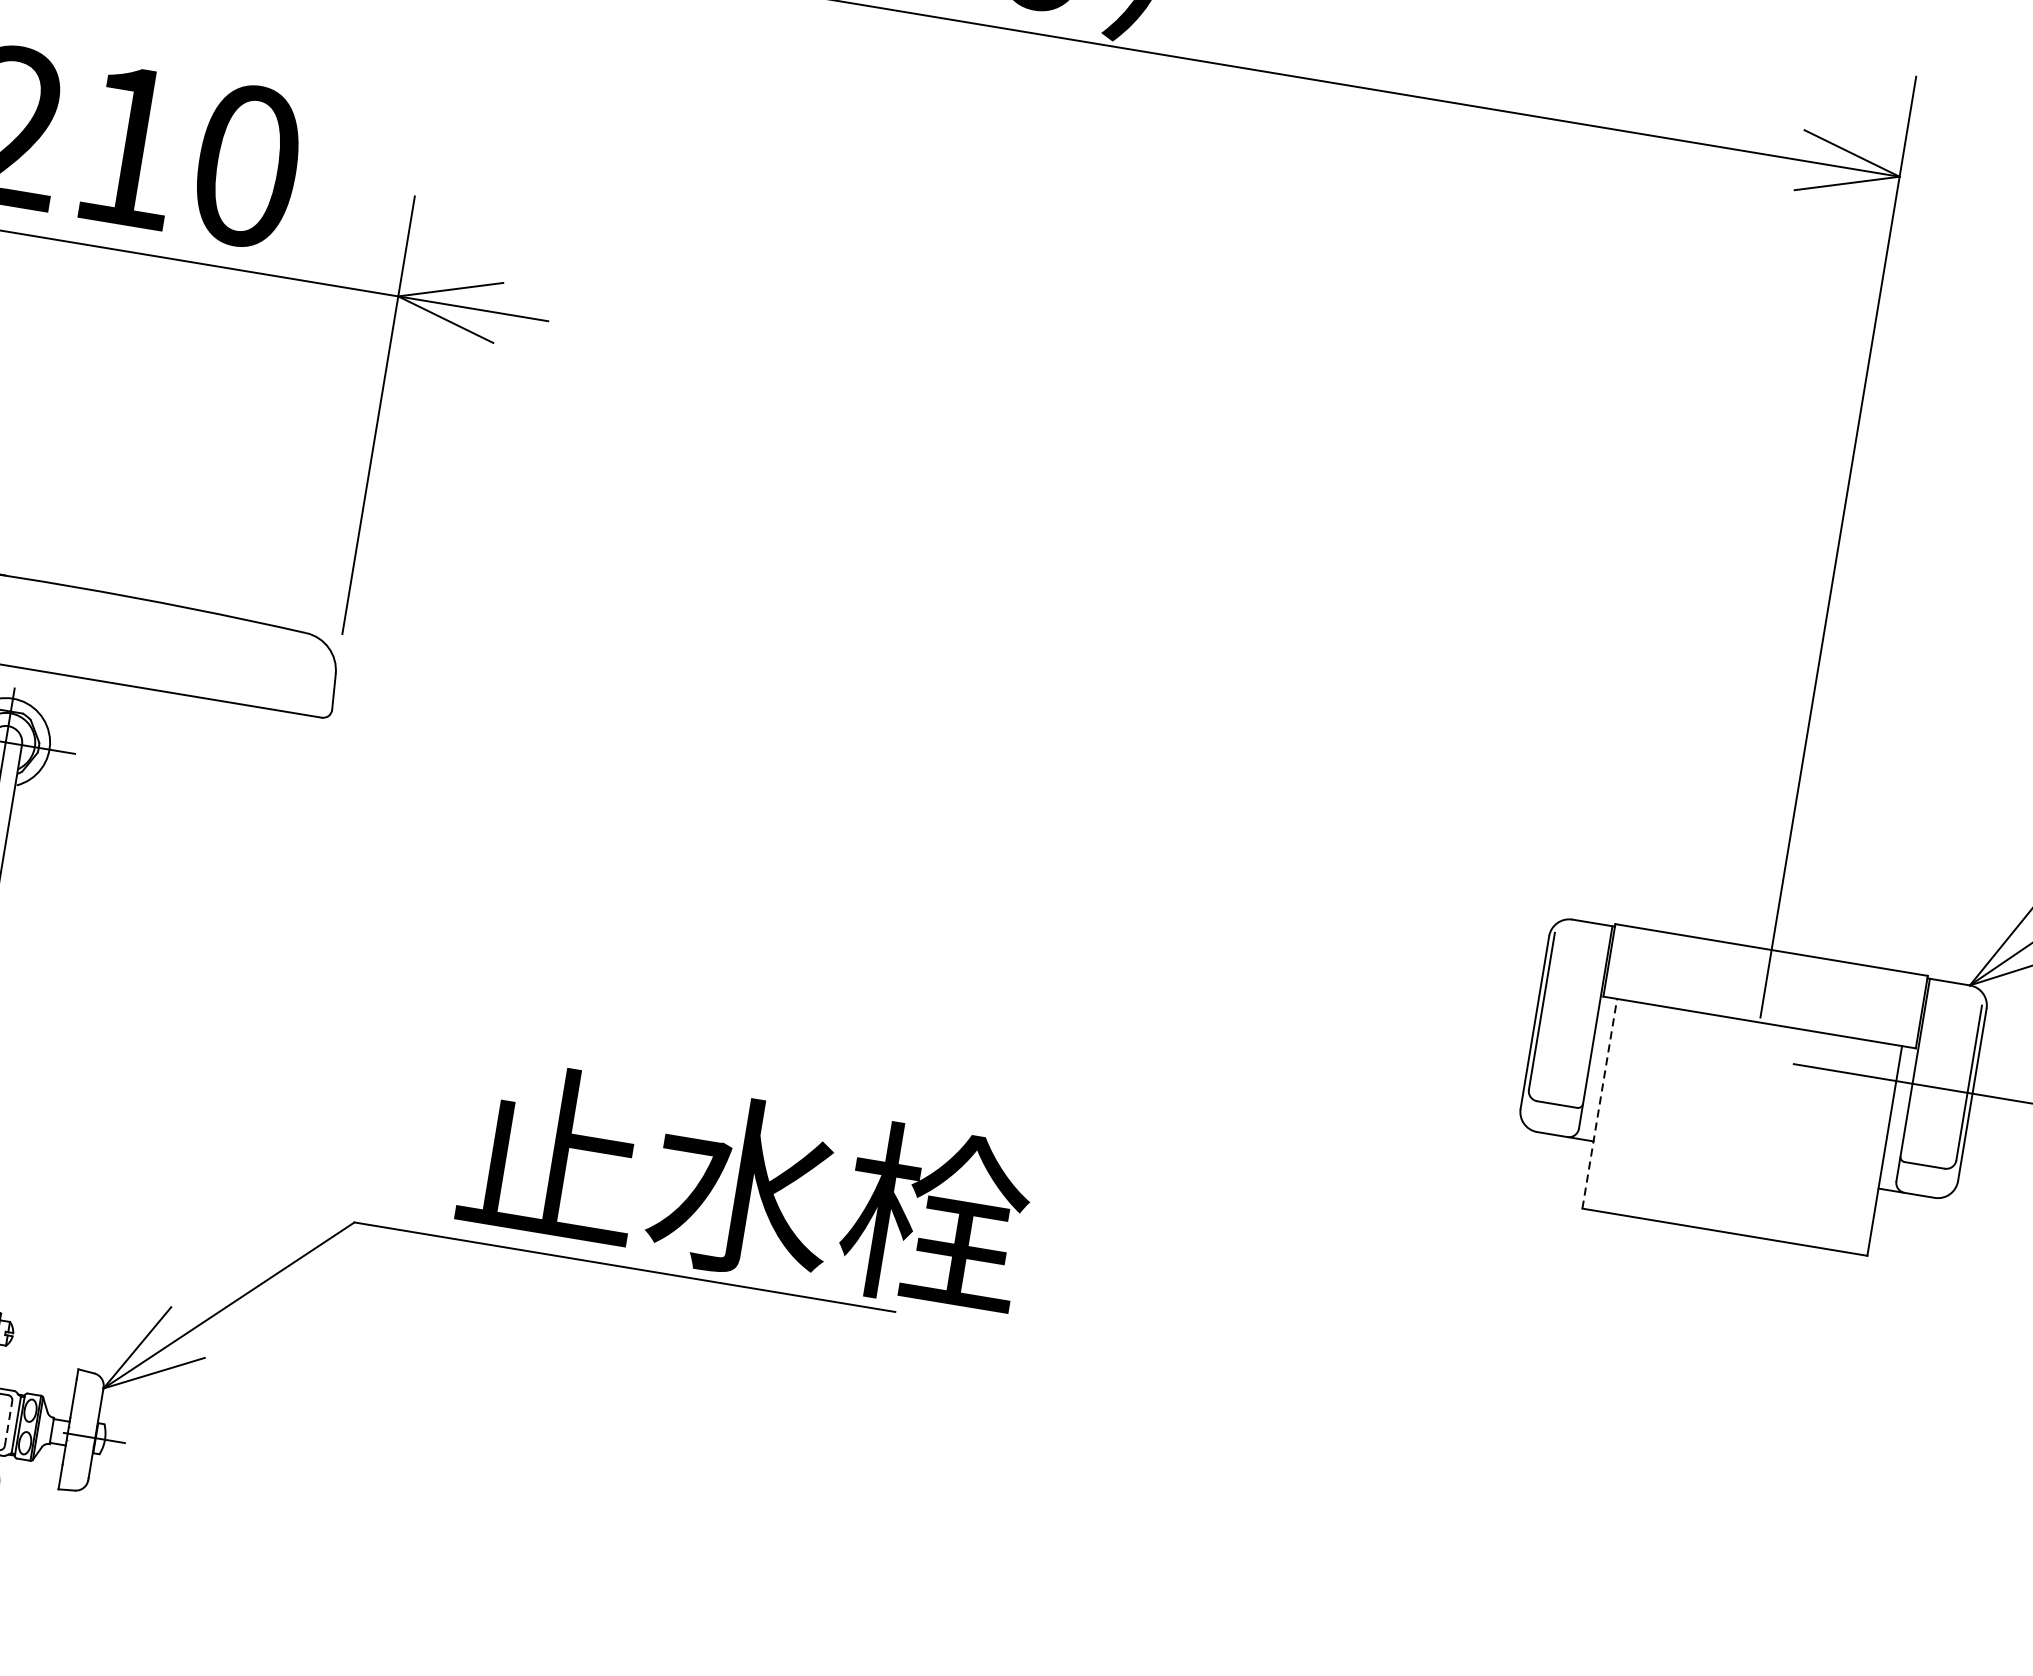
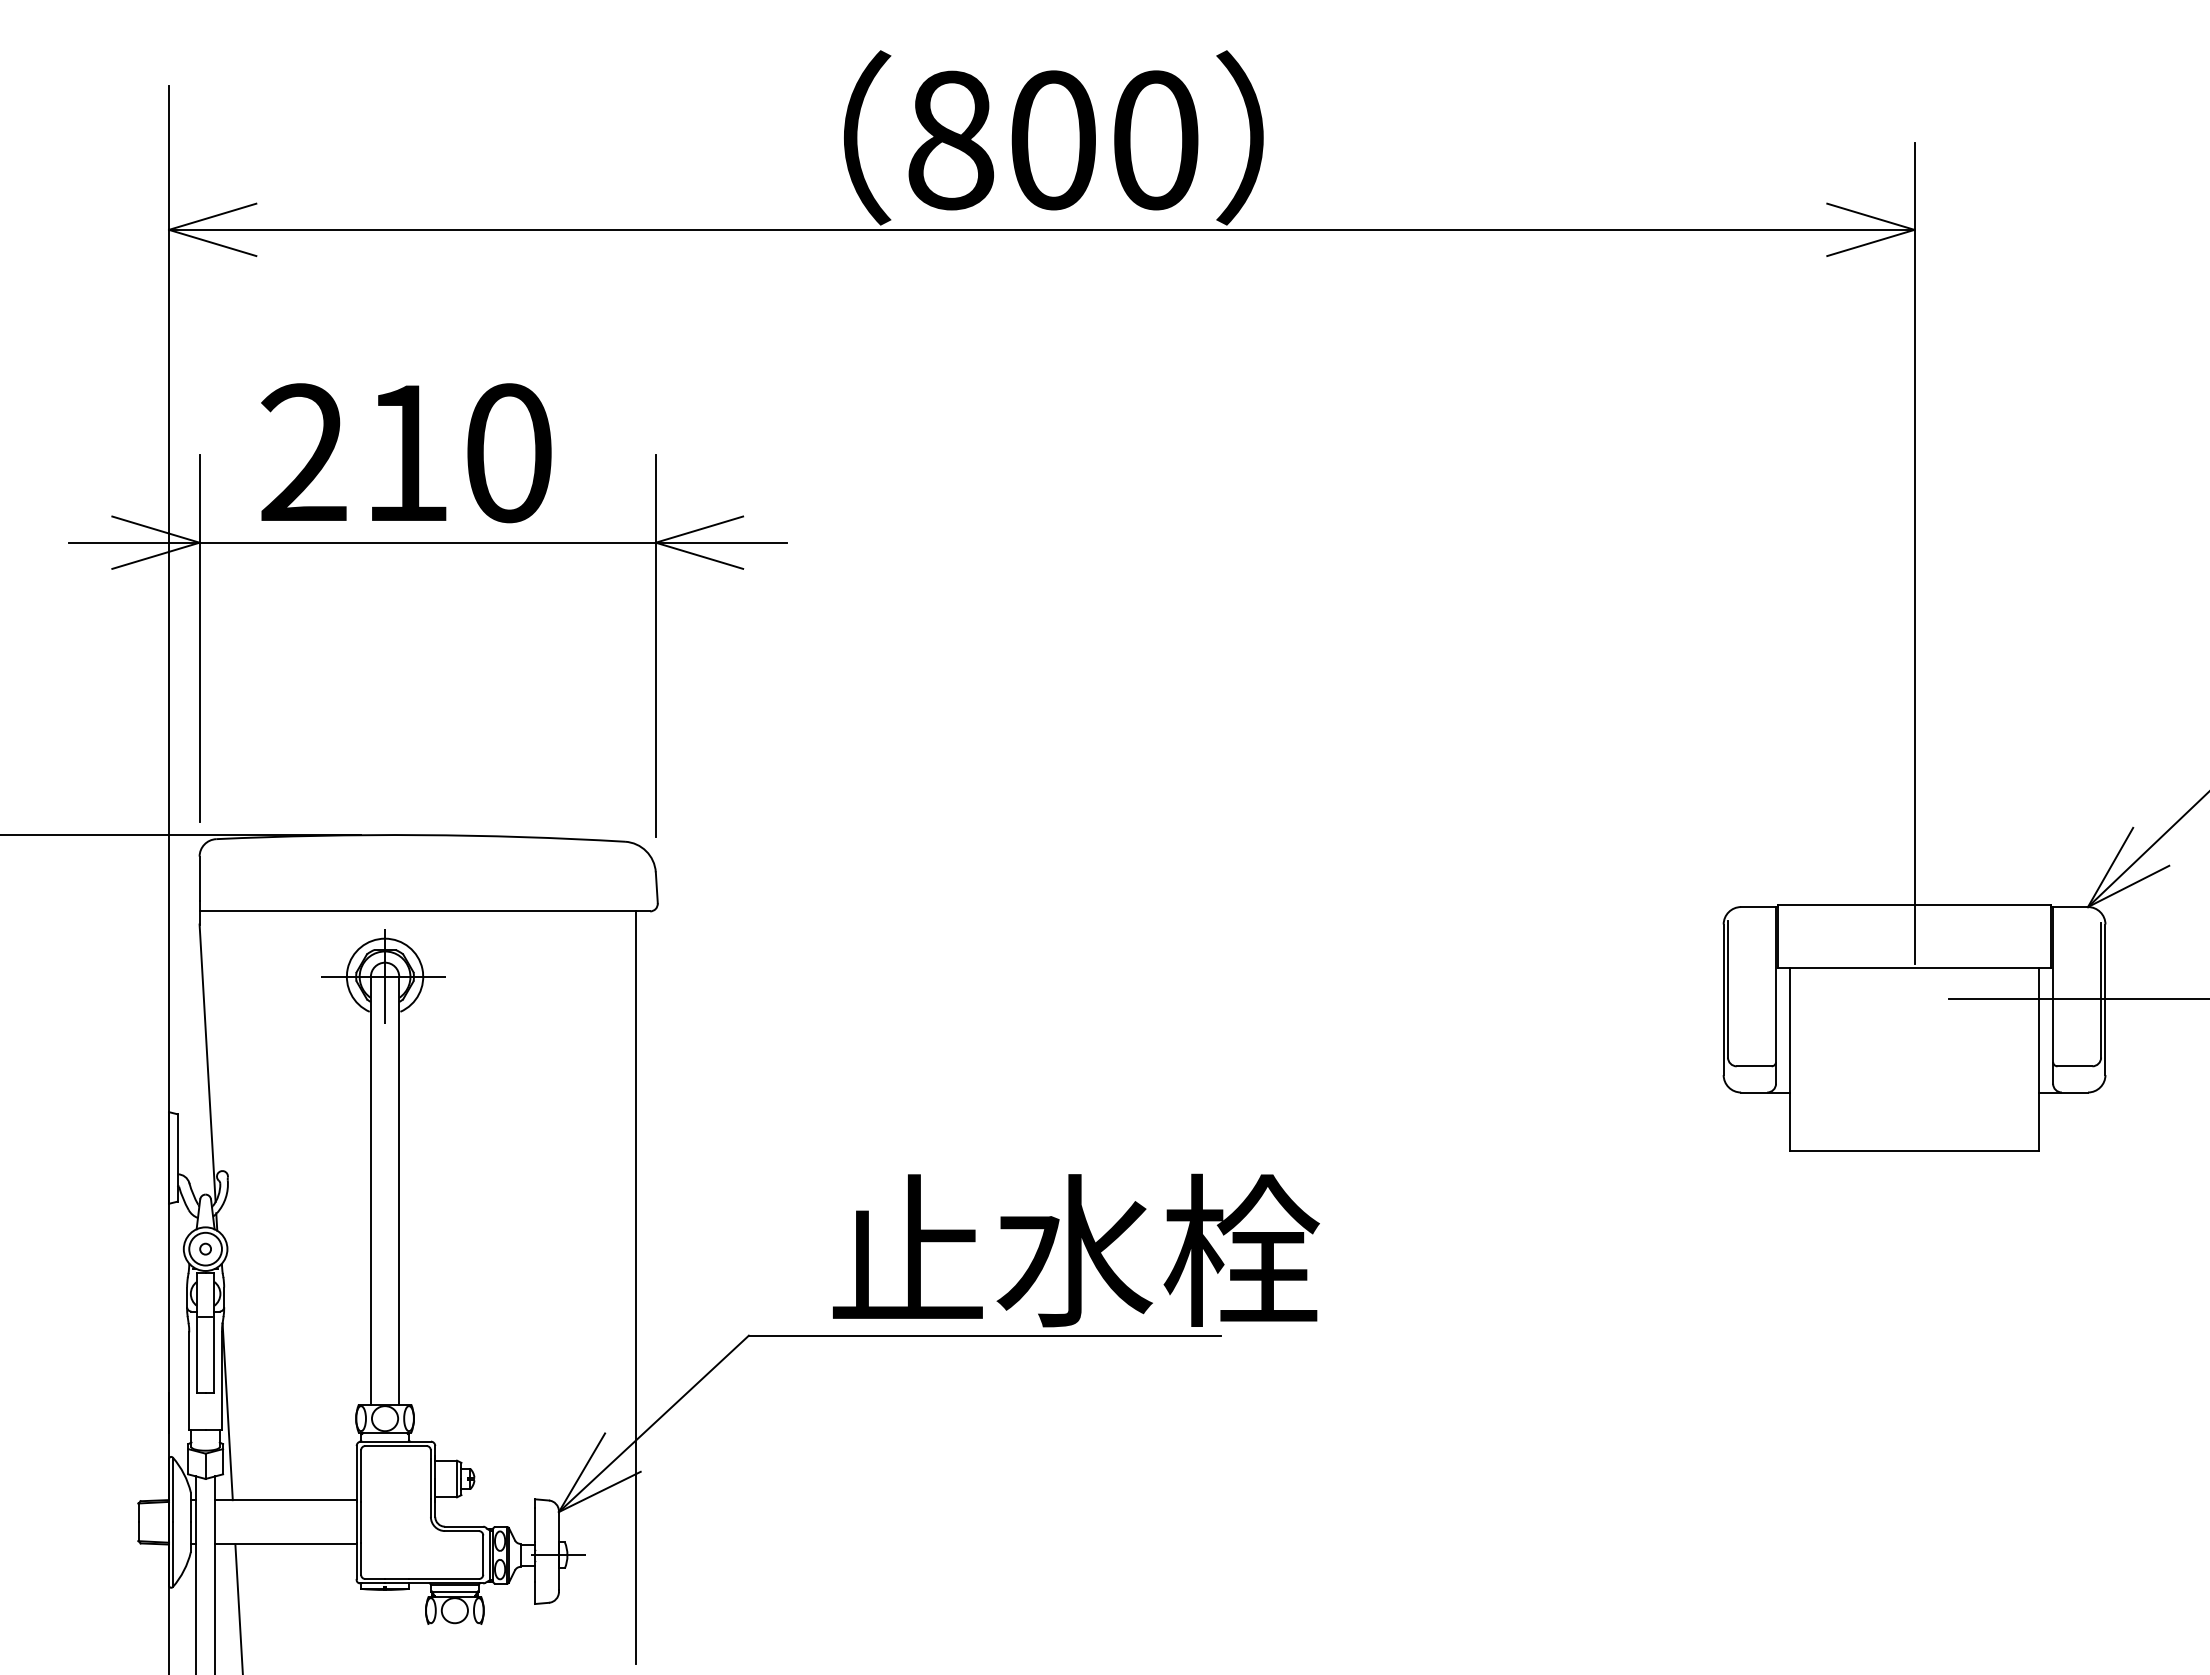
line: (1600, 1103) -> (1790, 1059), dashed -> solid
line: (233, 1145) -> (635, 1287), added
line: (8, 1423) -> (483, 1555), dashed -> solid

